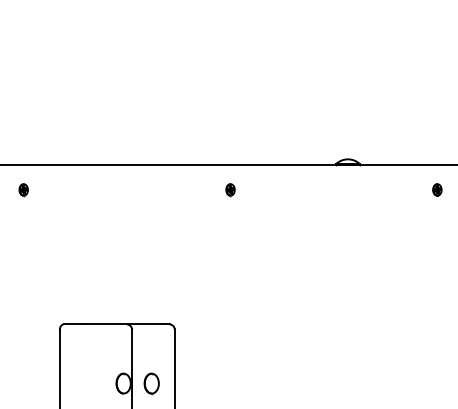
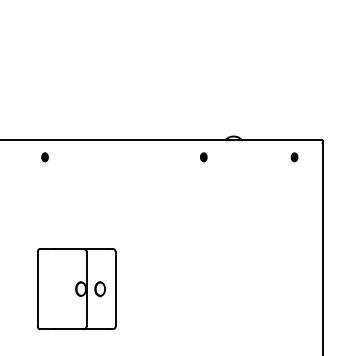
part: (22, 190) -> (44, 157), moved
part: (230, 190) -> (203, 157), moved

